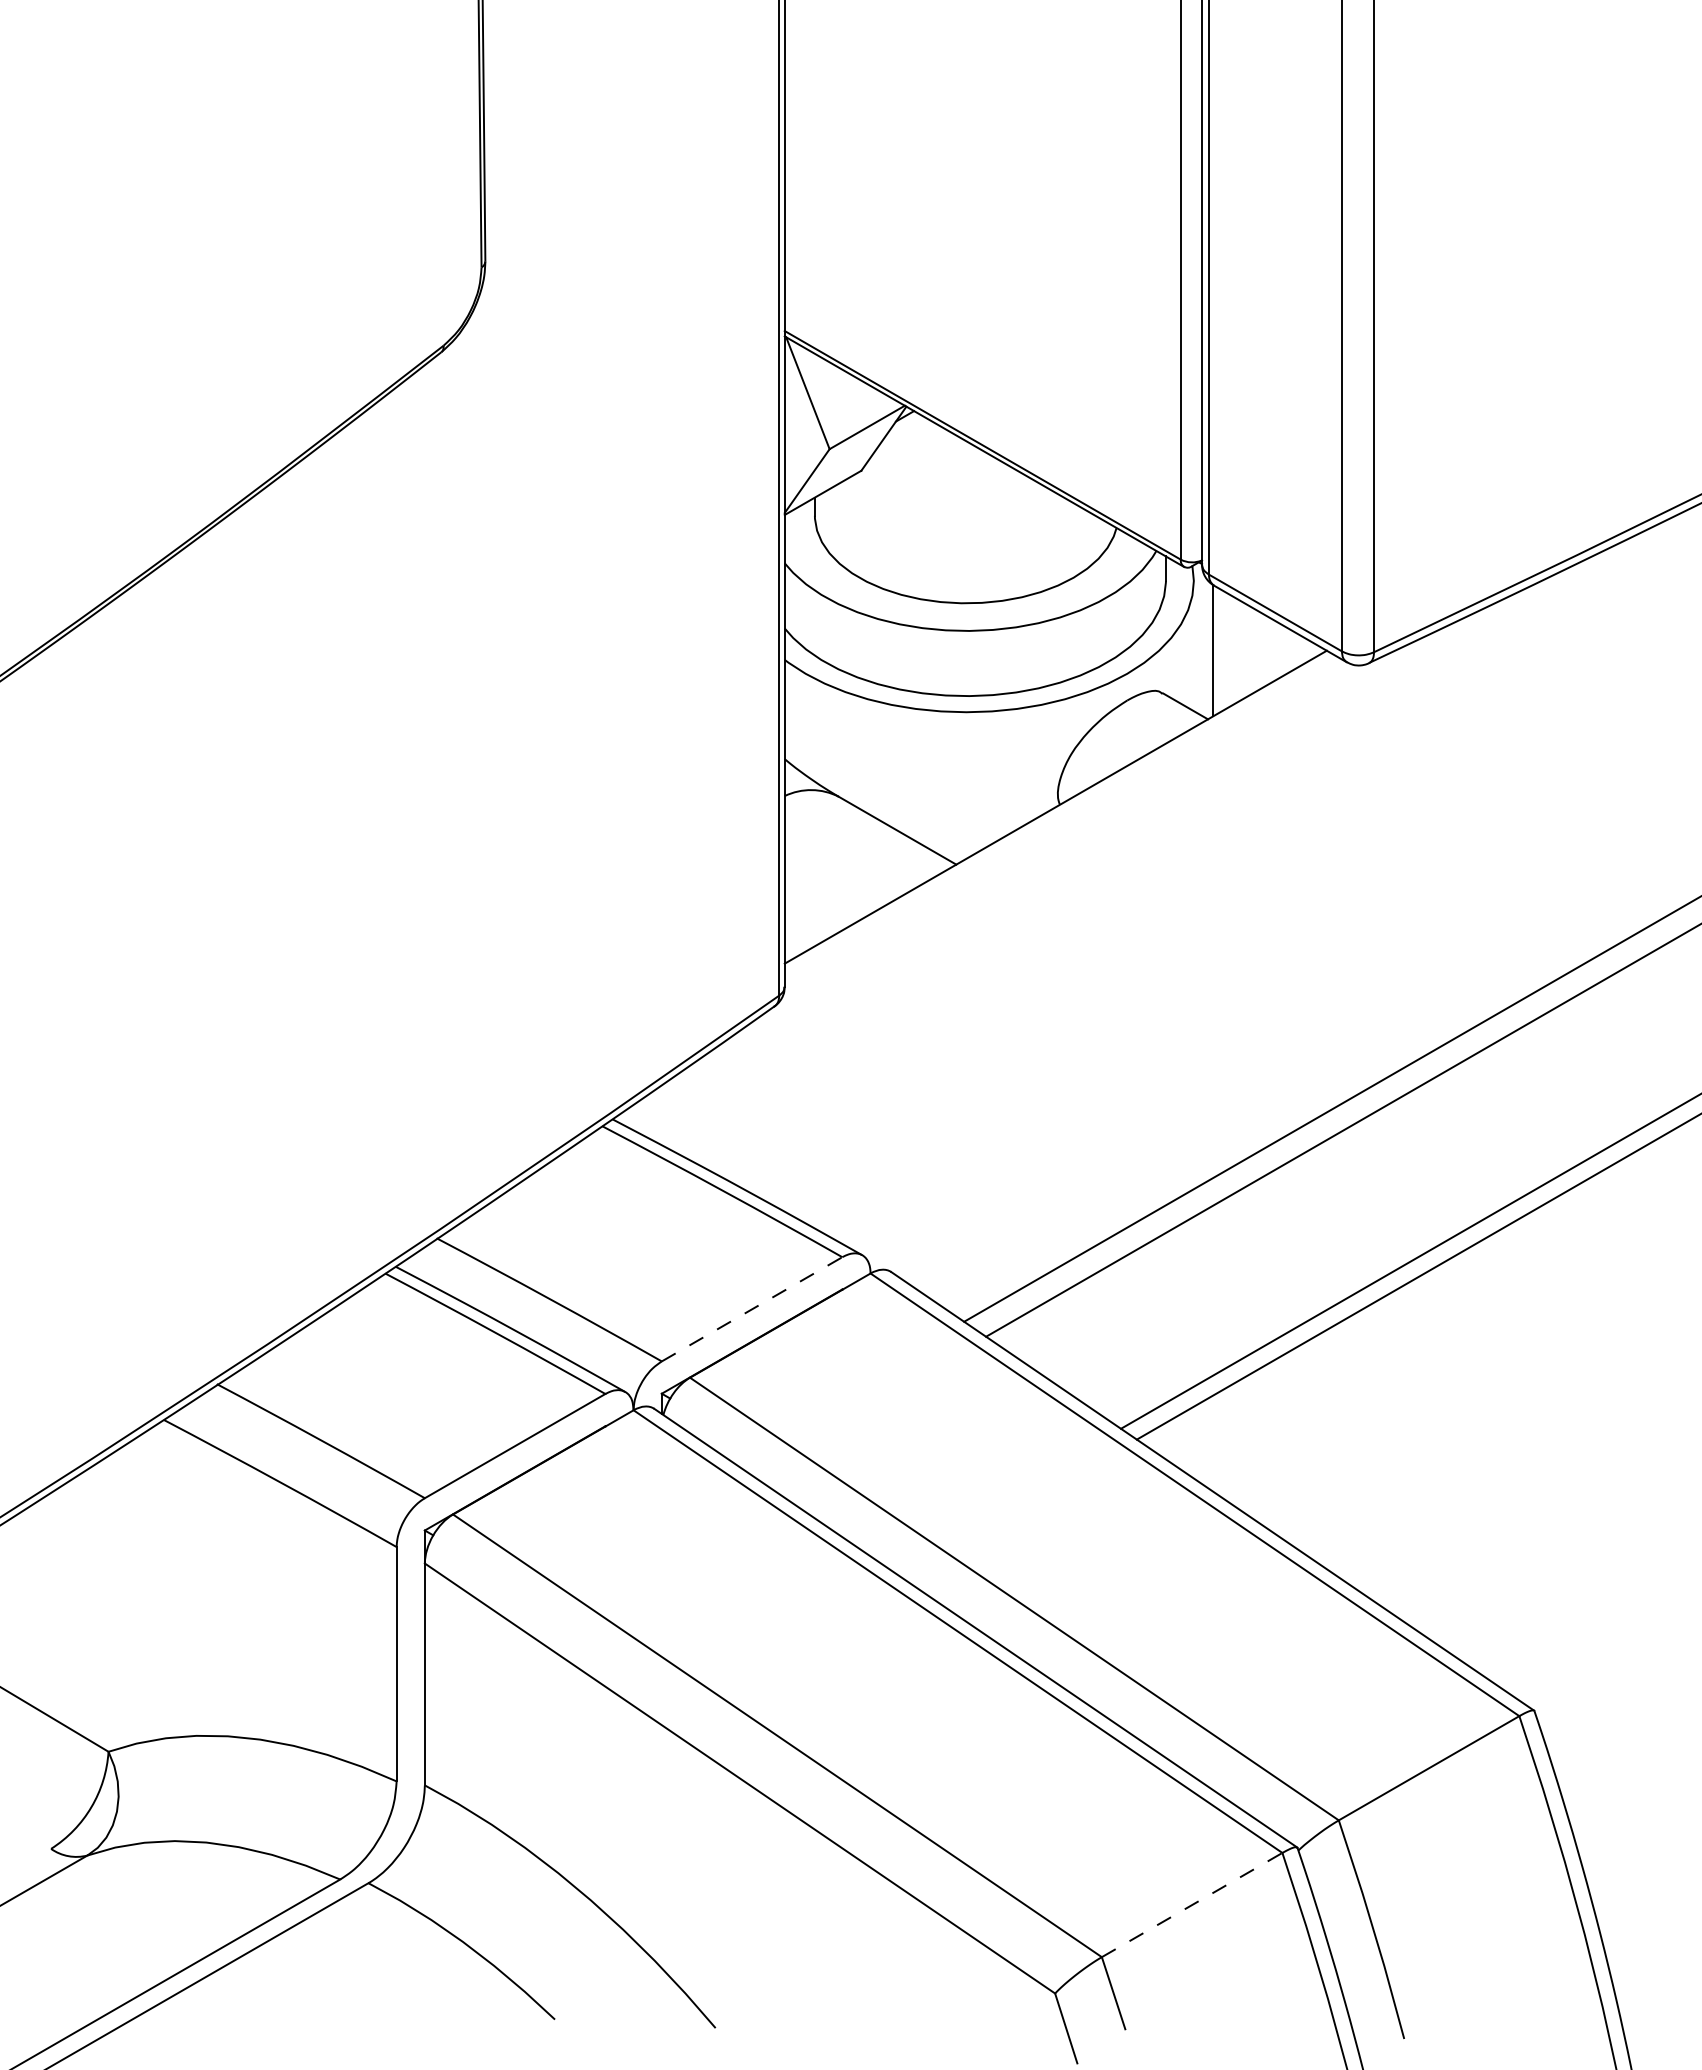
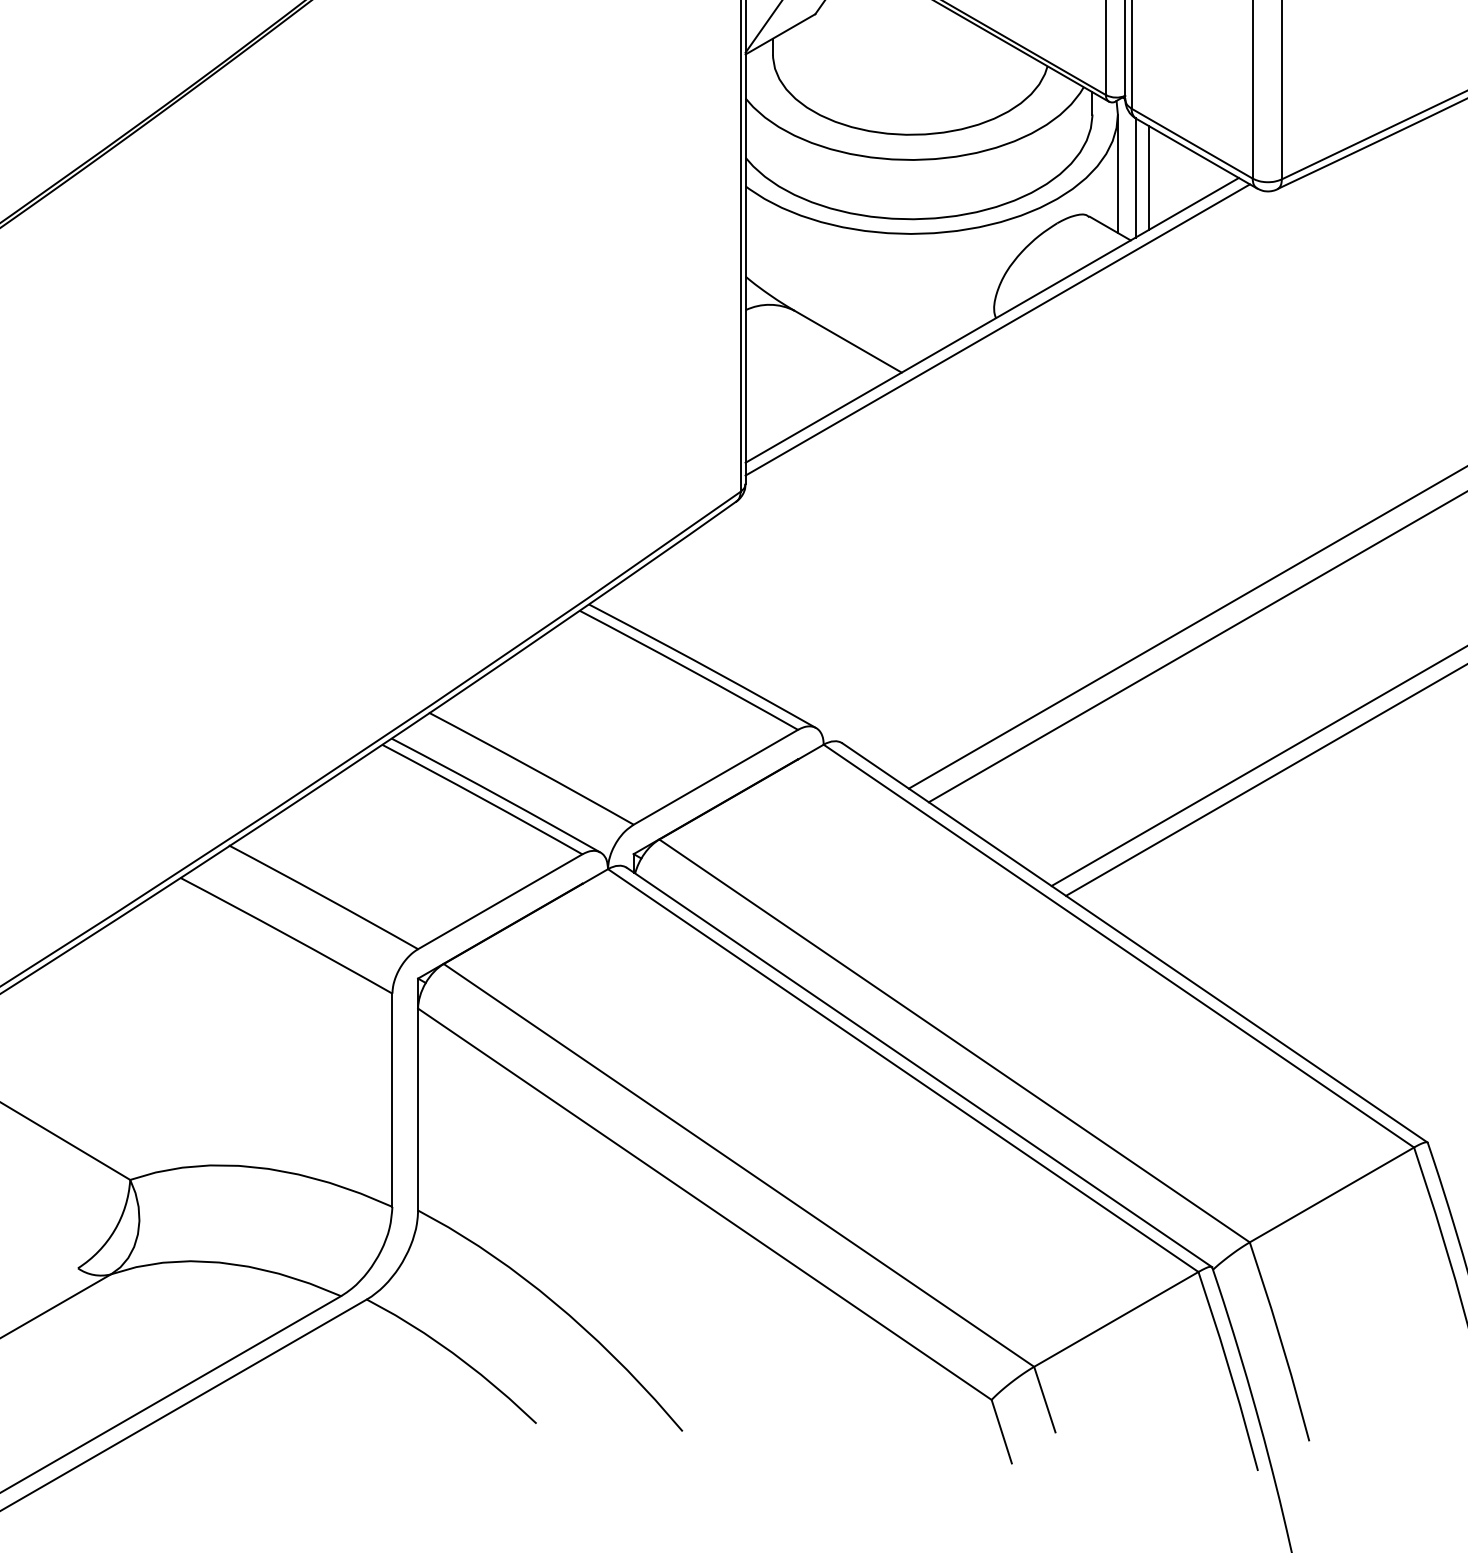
line: (1193, 645) -> (1117, 173), added
line: (1228, 650) -> (1149, 177), added
line: (1061, 817) -> (997, 329), added
line: (752, 1309) -> (716, 777), dashed -> solid
line: (1192, 1904) -> (1116, 1318), dashed -> solid

